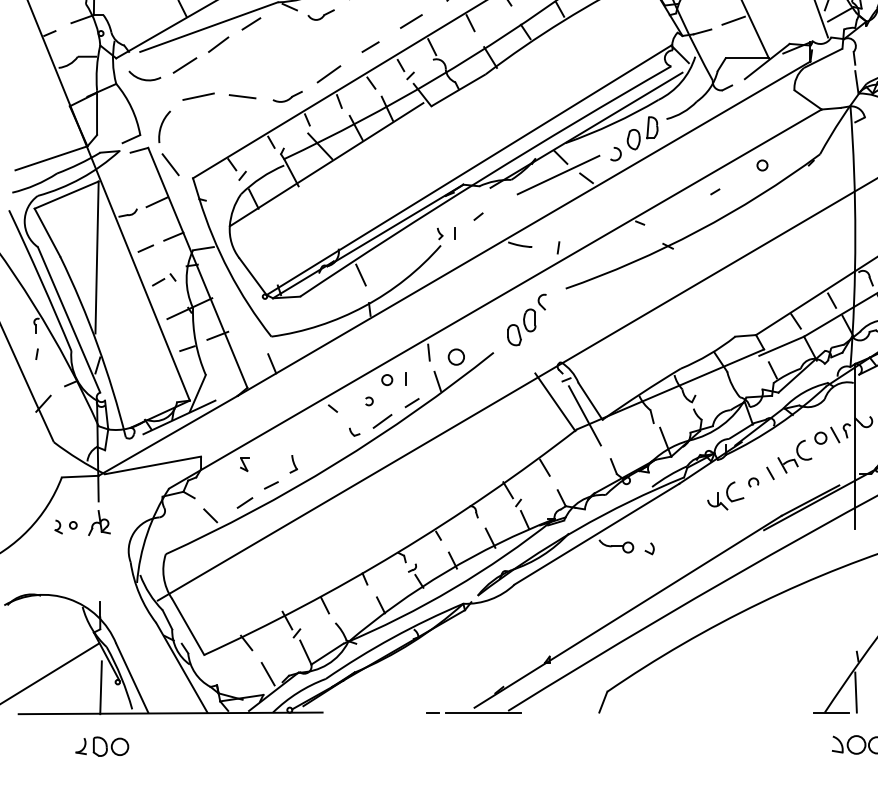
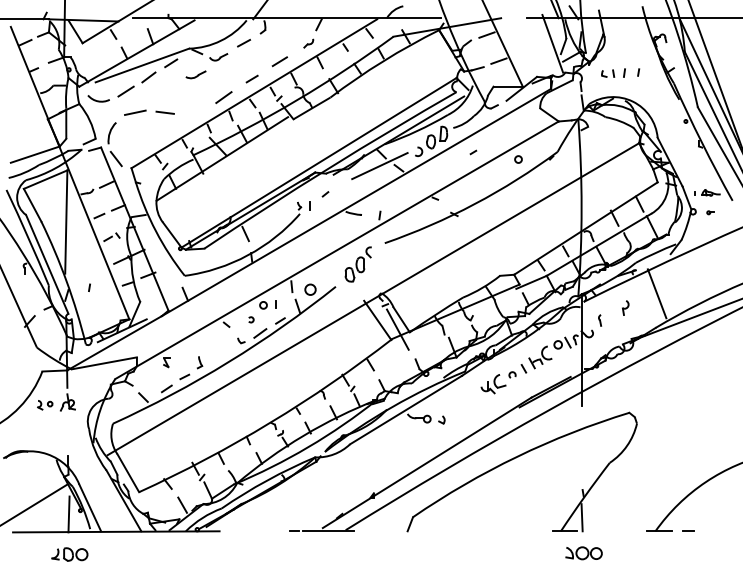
part: (287, 96) -> (195, 74), moved
line: (715, 191) -> (473, 152), moved
line: (37, 353) -> (89, 287), moved

